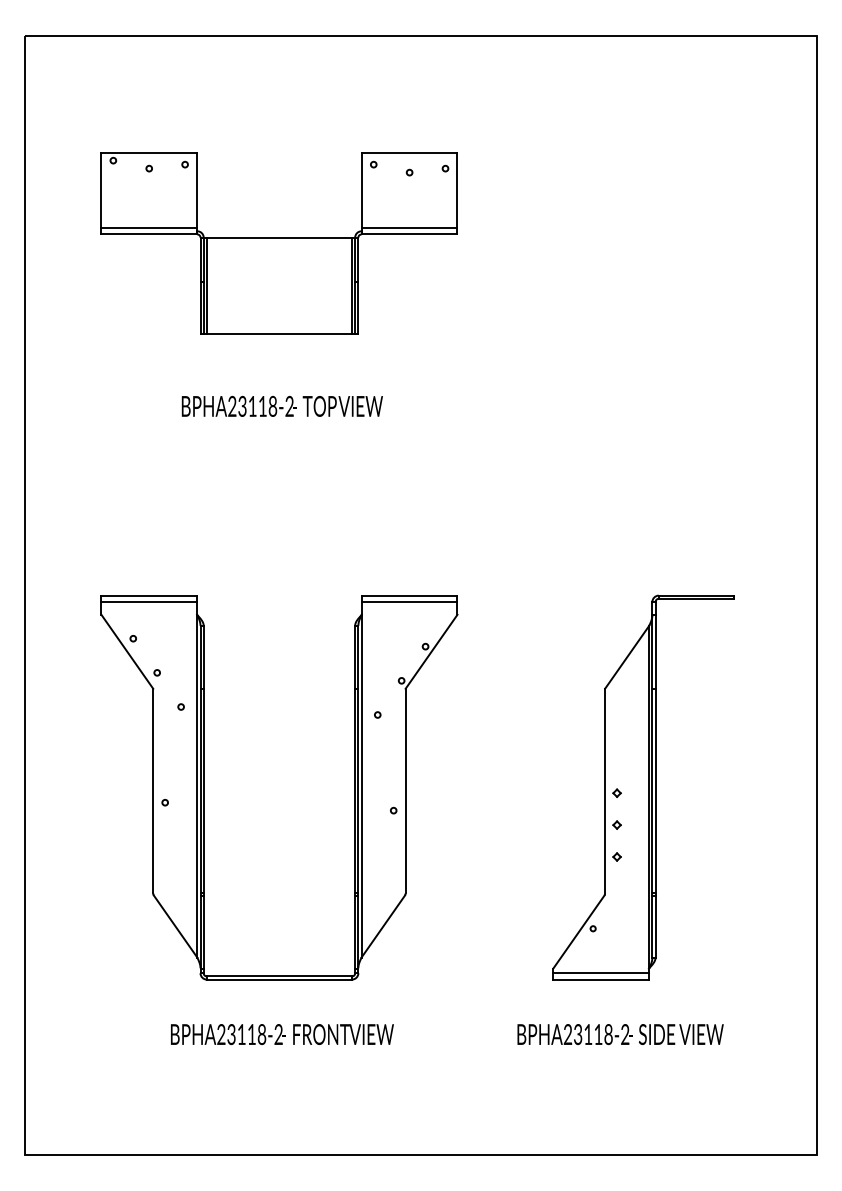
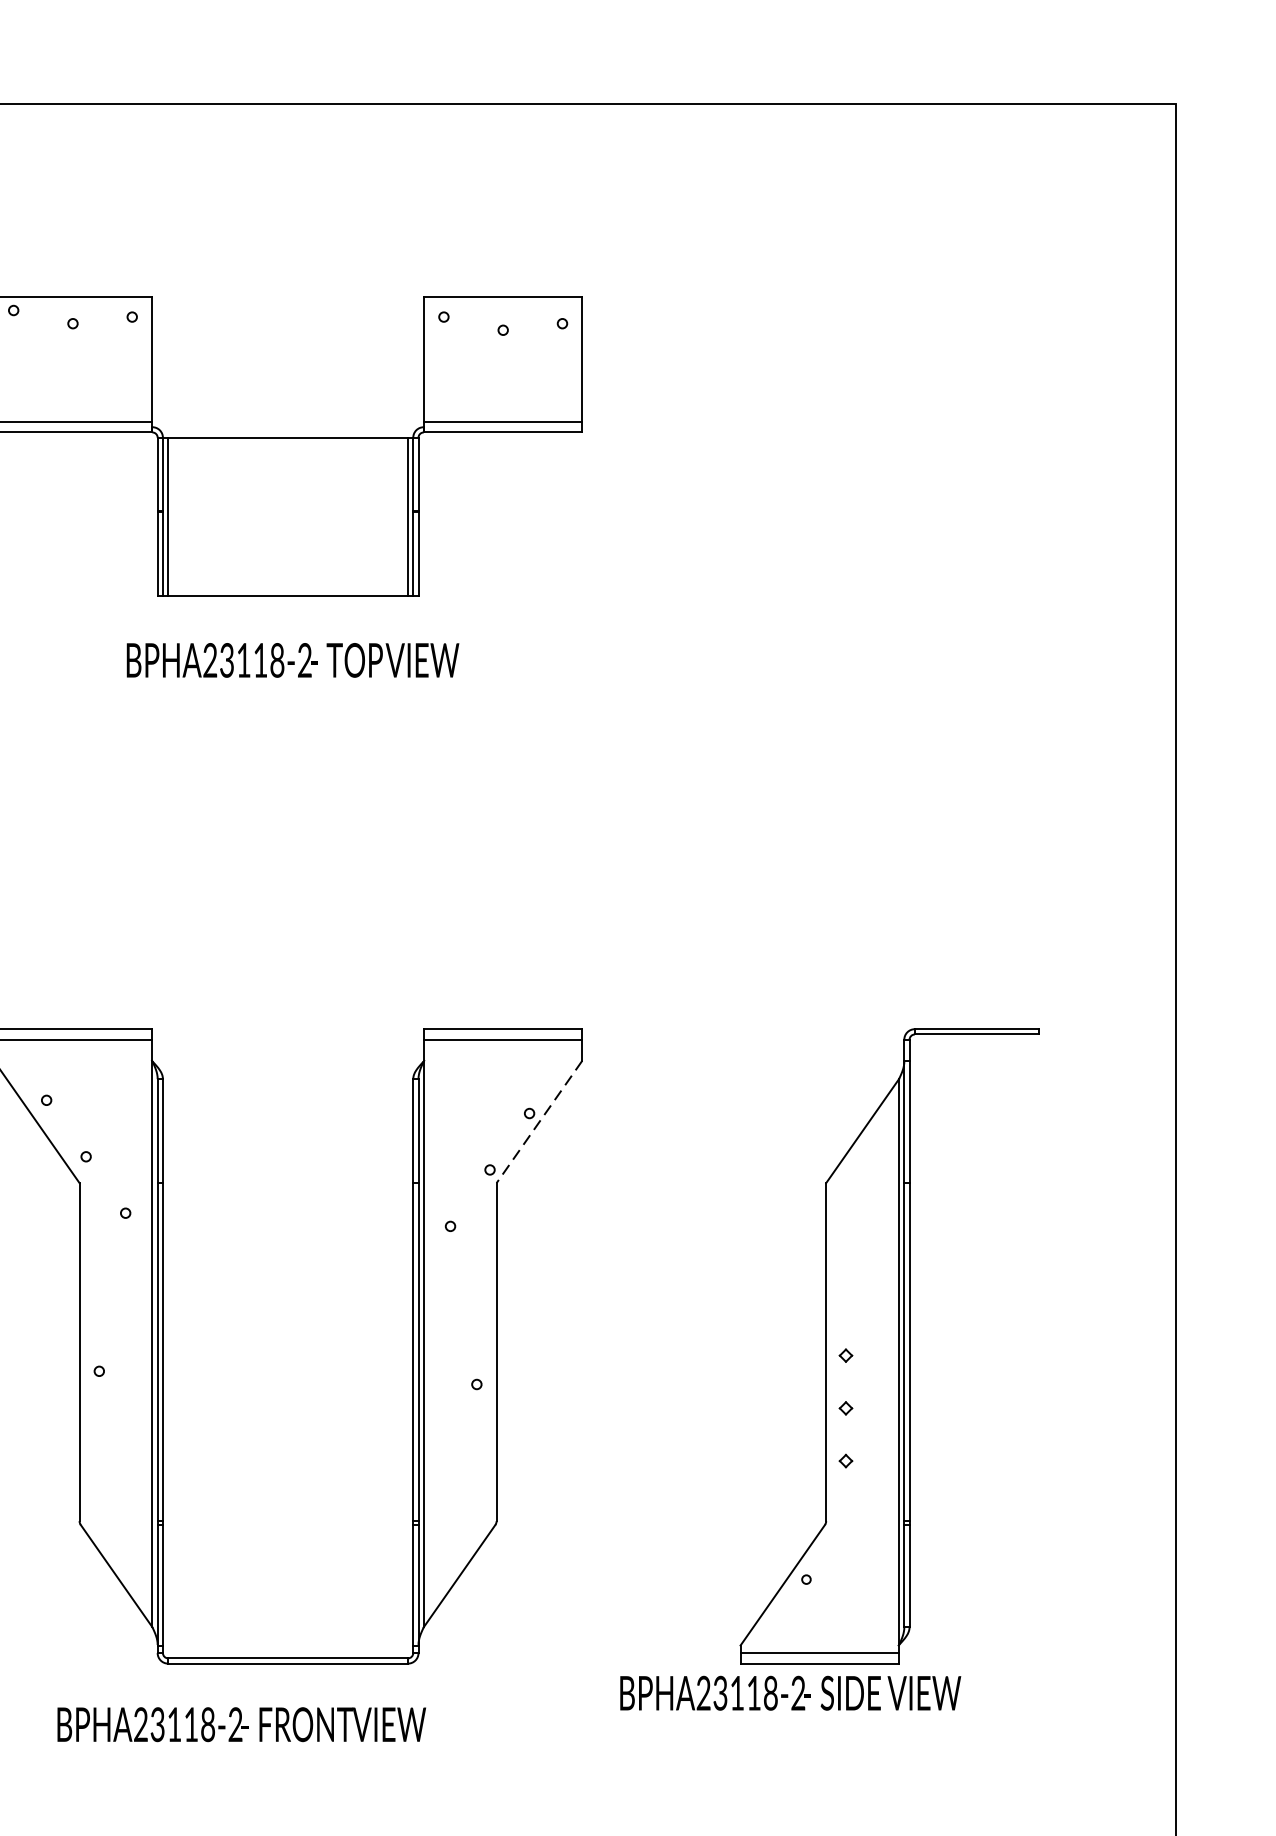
text: (281, 405) -> (291, 658), moved
line: (431, 652) -> (539, 1123), solid -> dashed
text: (282, 1034) -> (241, 1724), moved
text: (620, 1034) -> (790, 1693), moved

